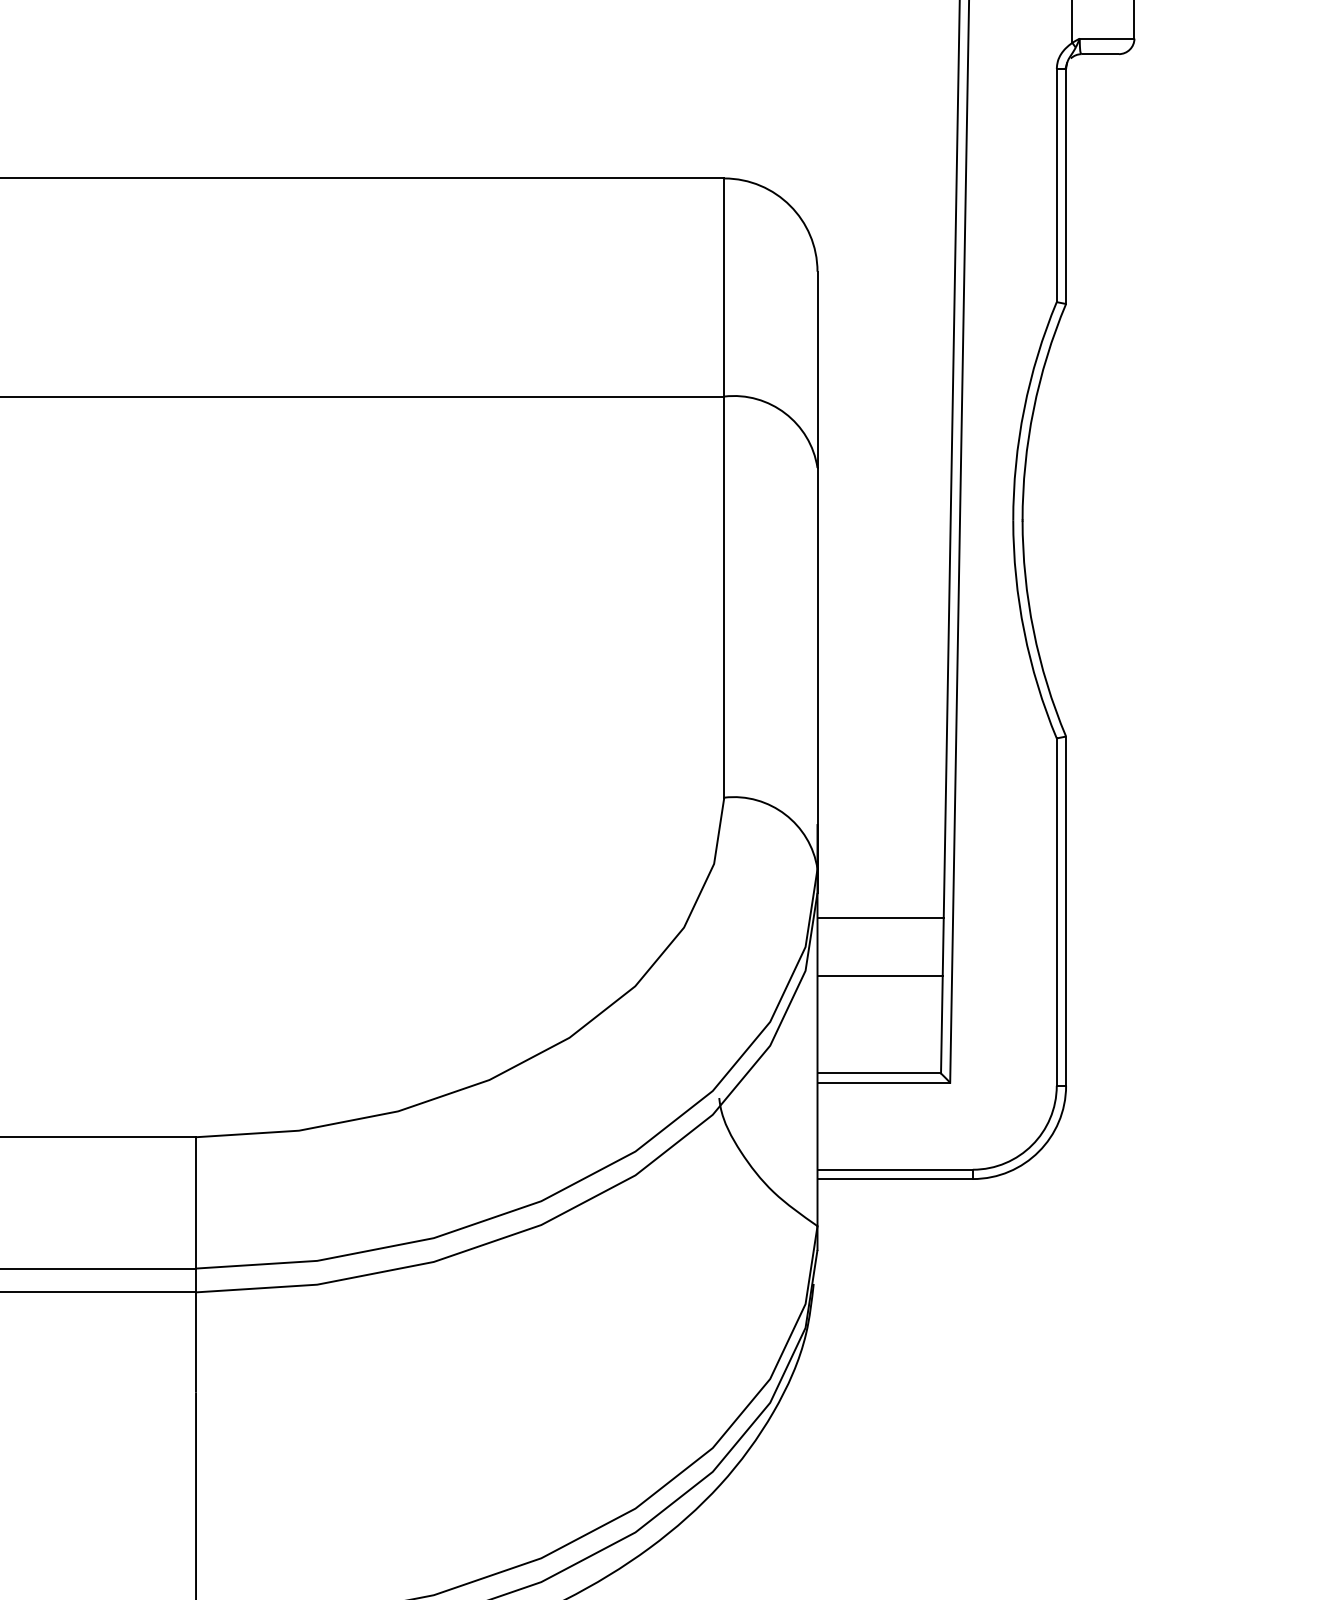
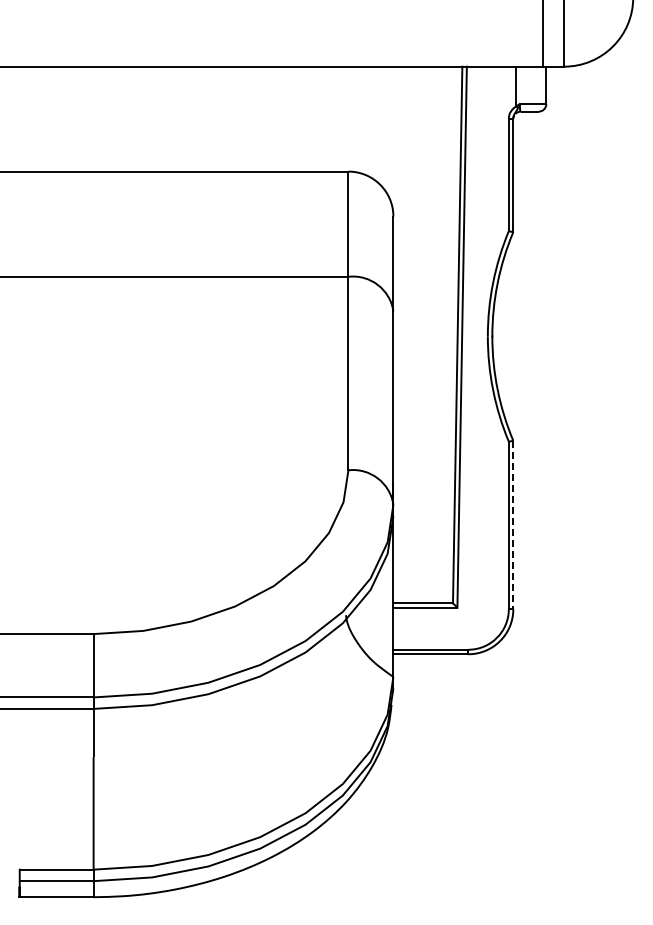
line: (1066, 912) -> (513, 525), solid -> dashed
line: (879, 918) -> (423, 528), removed
line: (879, 976) -> (423, 556), removed

